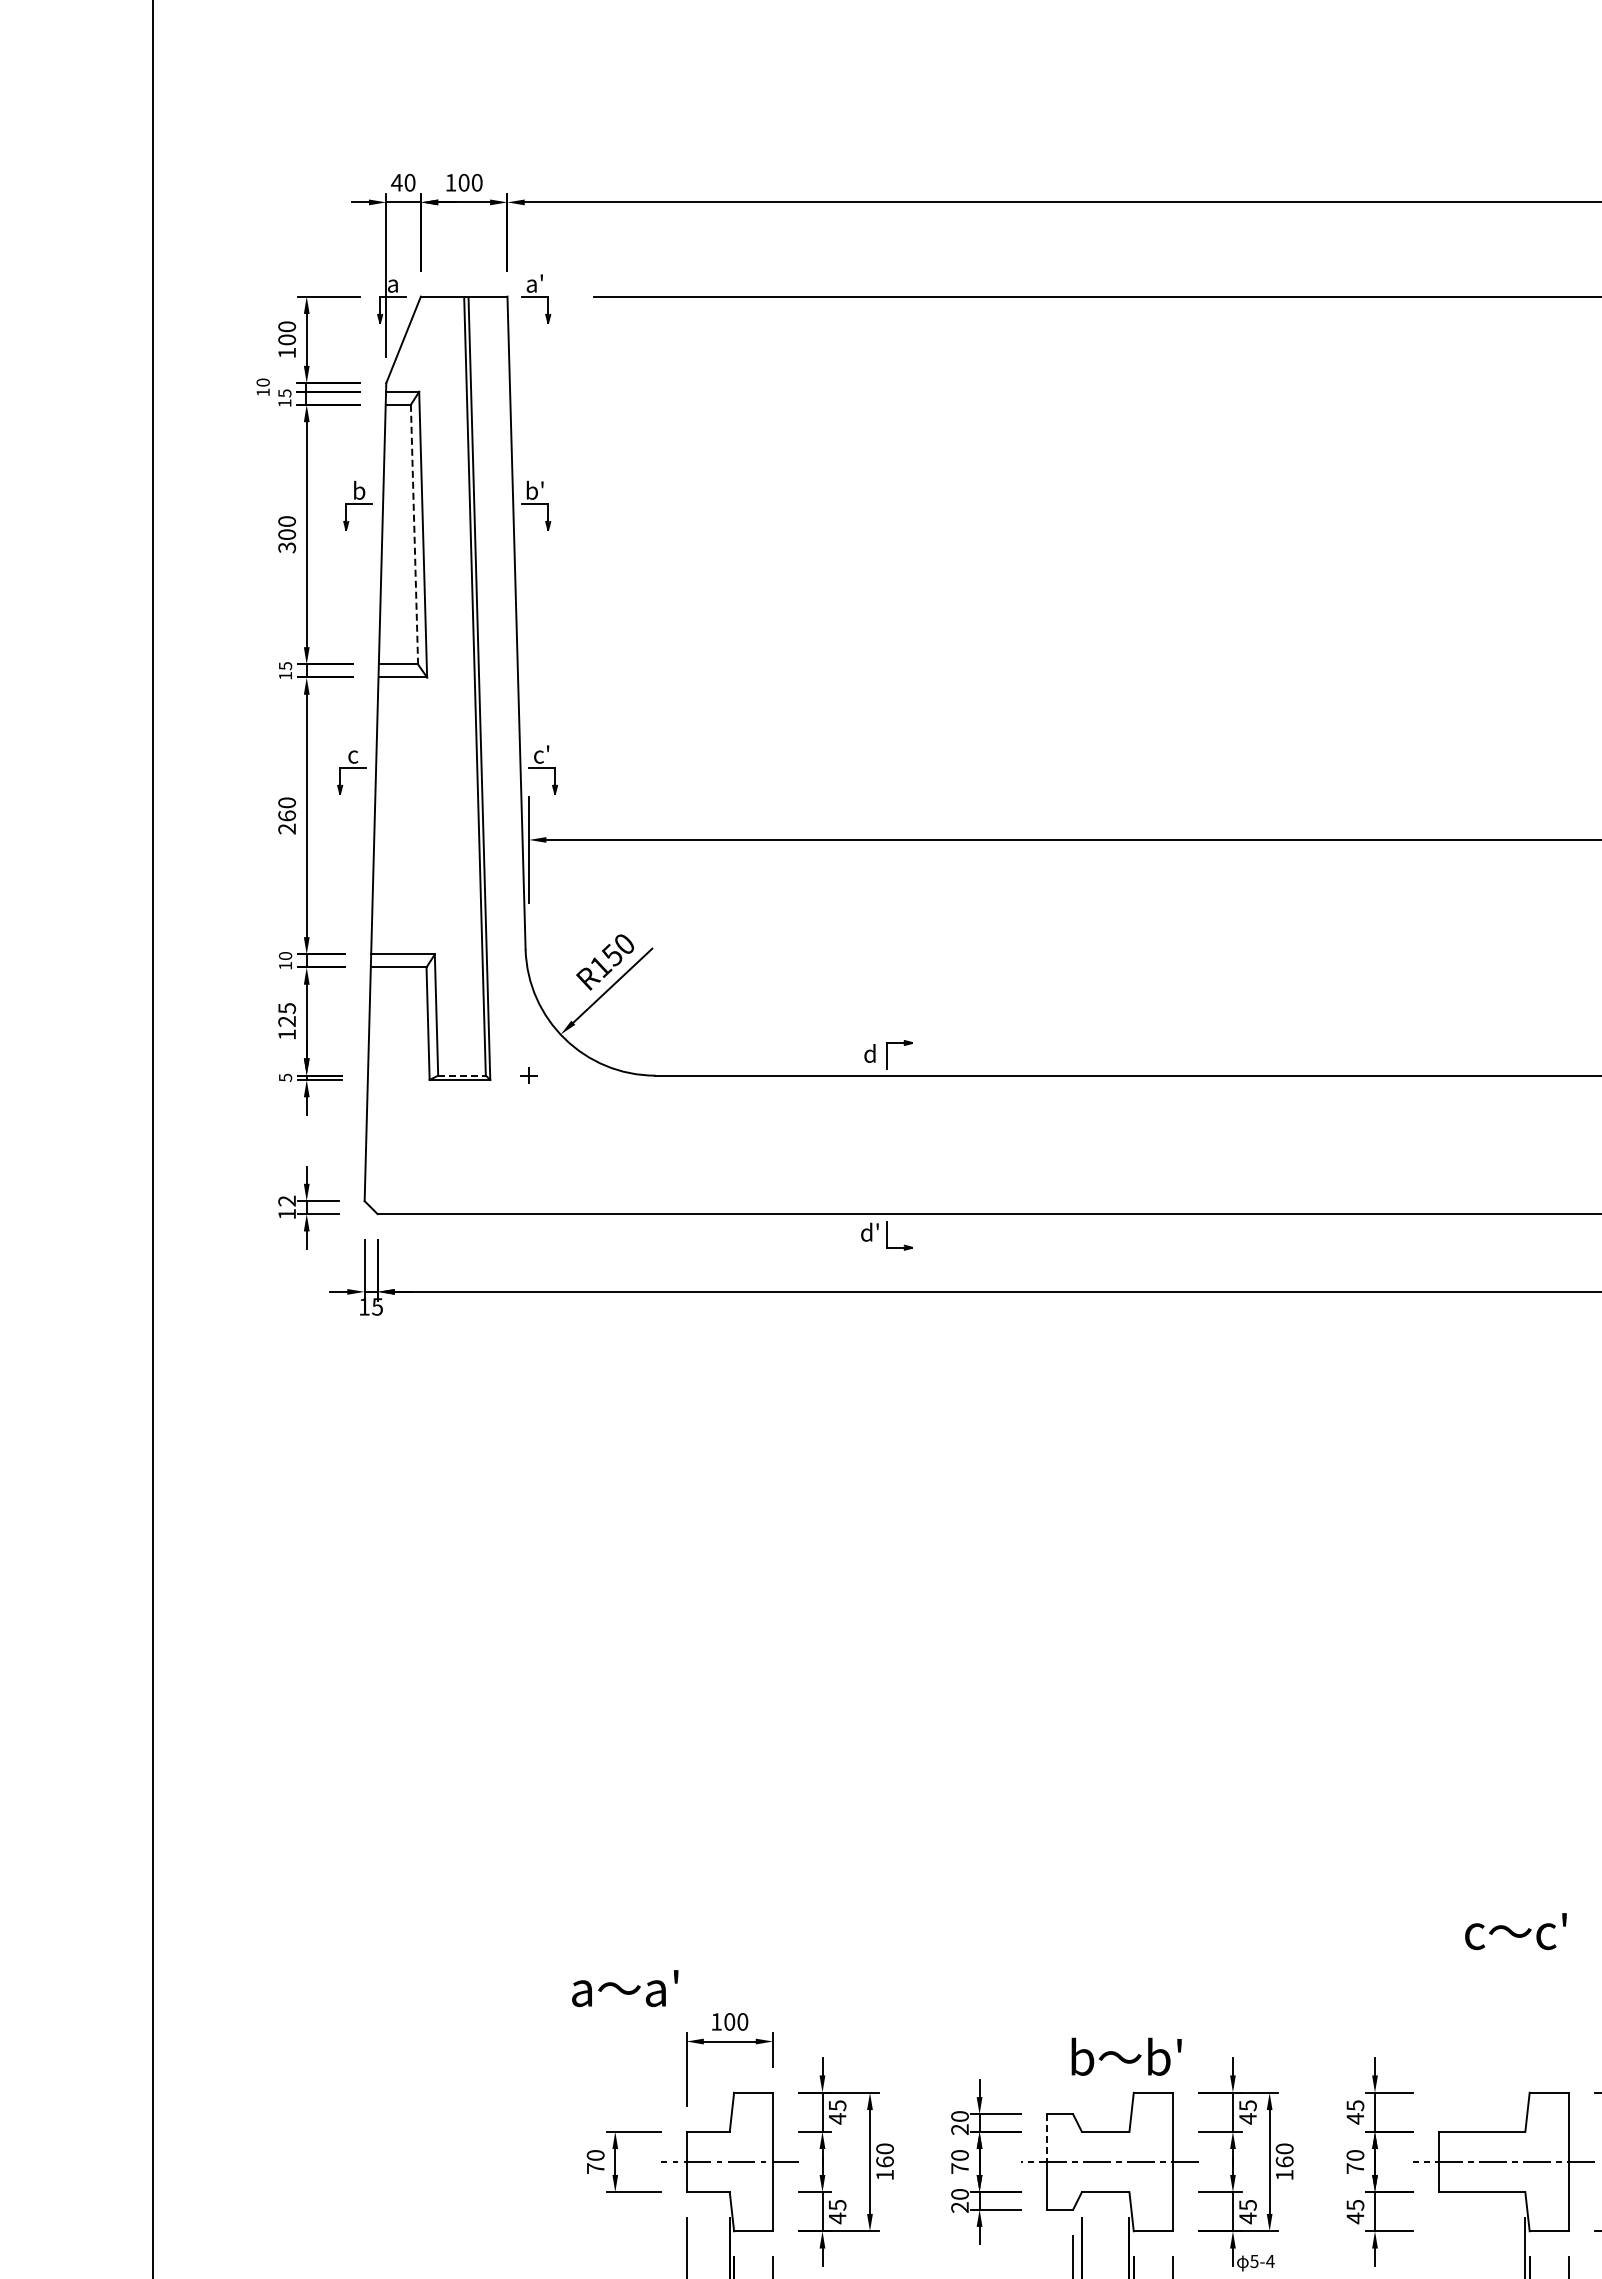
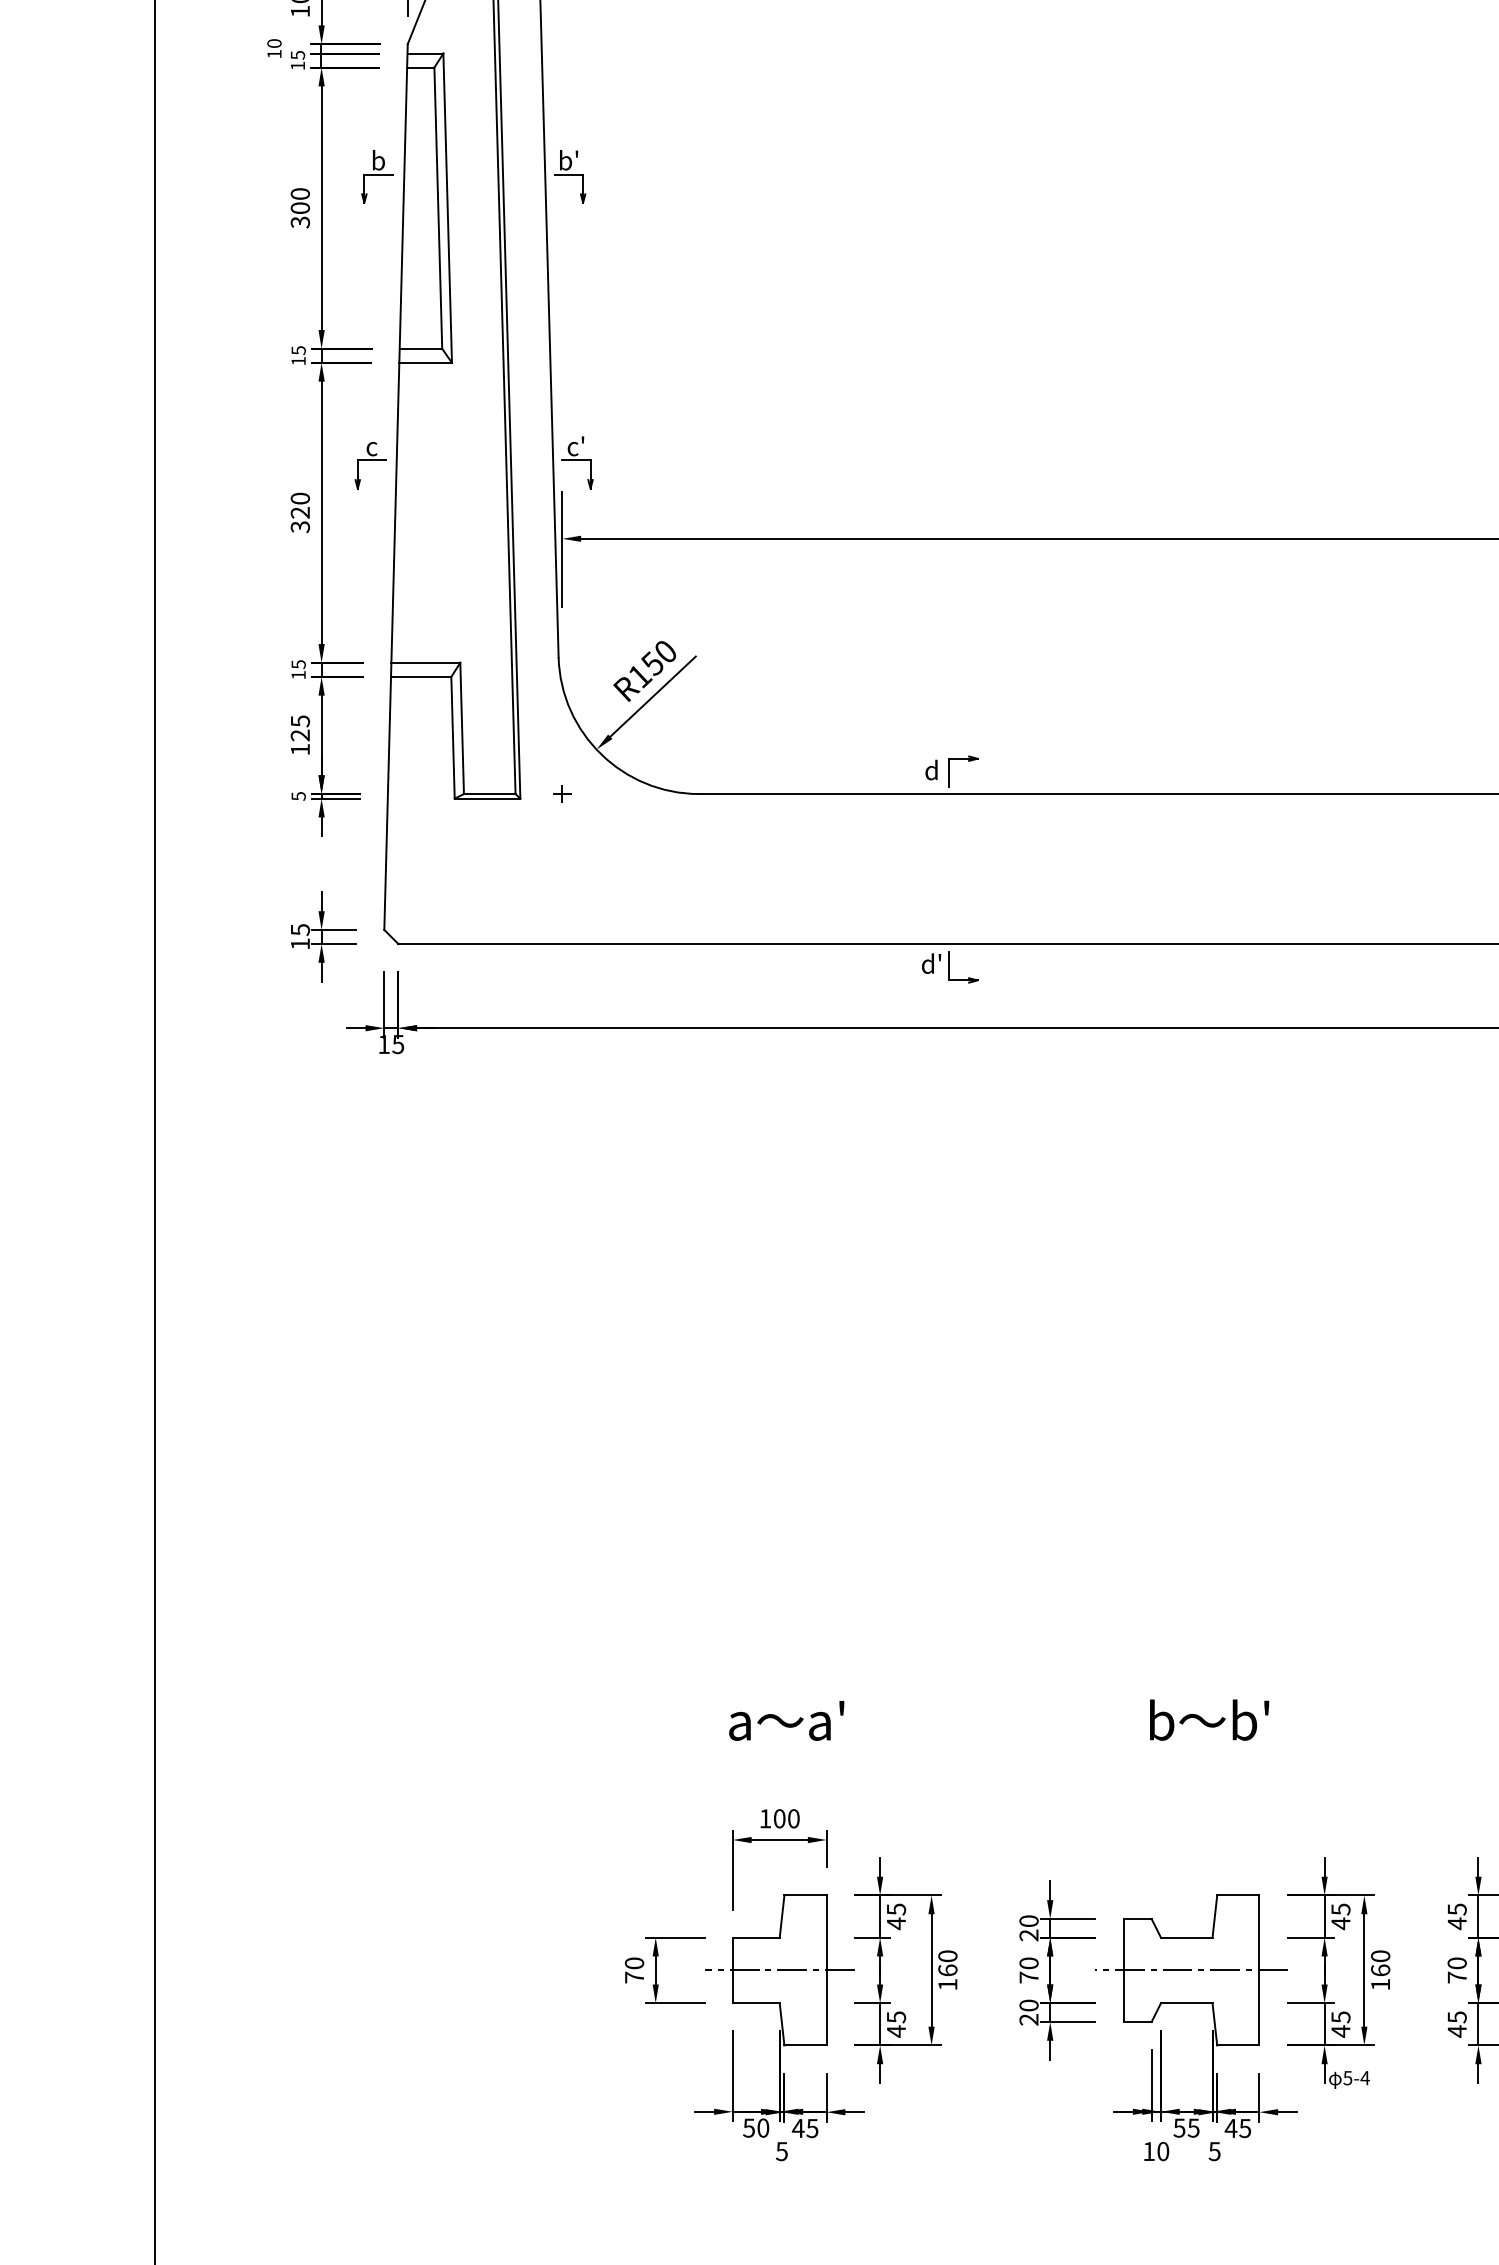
line: (414, 534) -> (438, 208), dashed -> solid
text: (287, 822) -> (300, 519), 260 -> 320
text: (285, 956) -> (298, 665), 10 -> 15
line: (462, 1075) -> (490, 793), dashed -> solid
text: (287, 1200) -> (300, 929), 12 -> 15
text: (625, 1988) -> (787, 1720), moved
text: (1126, 2056) -> (1209, 1719), moved
line: (1047, 2138) -> (1123, 1945), dashed -> solid

